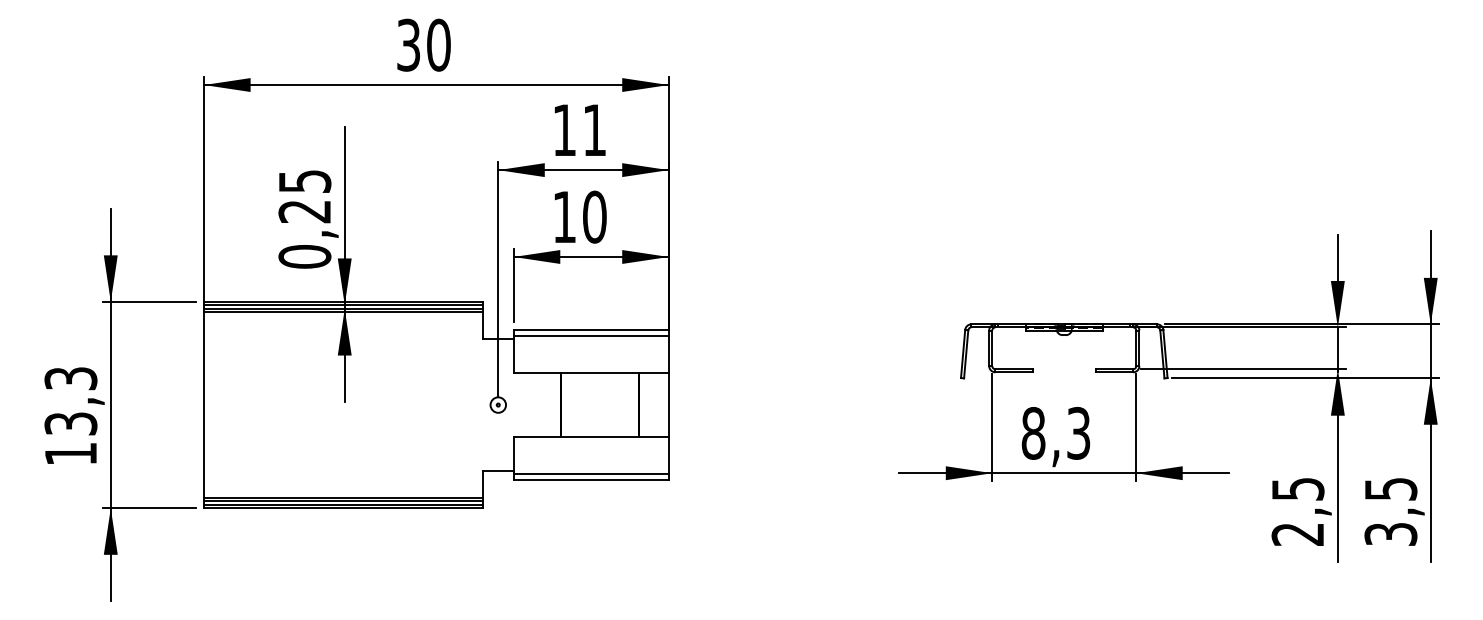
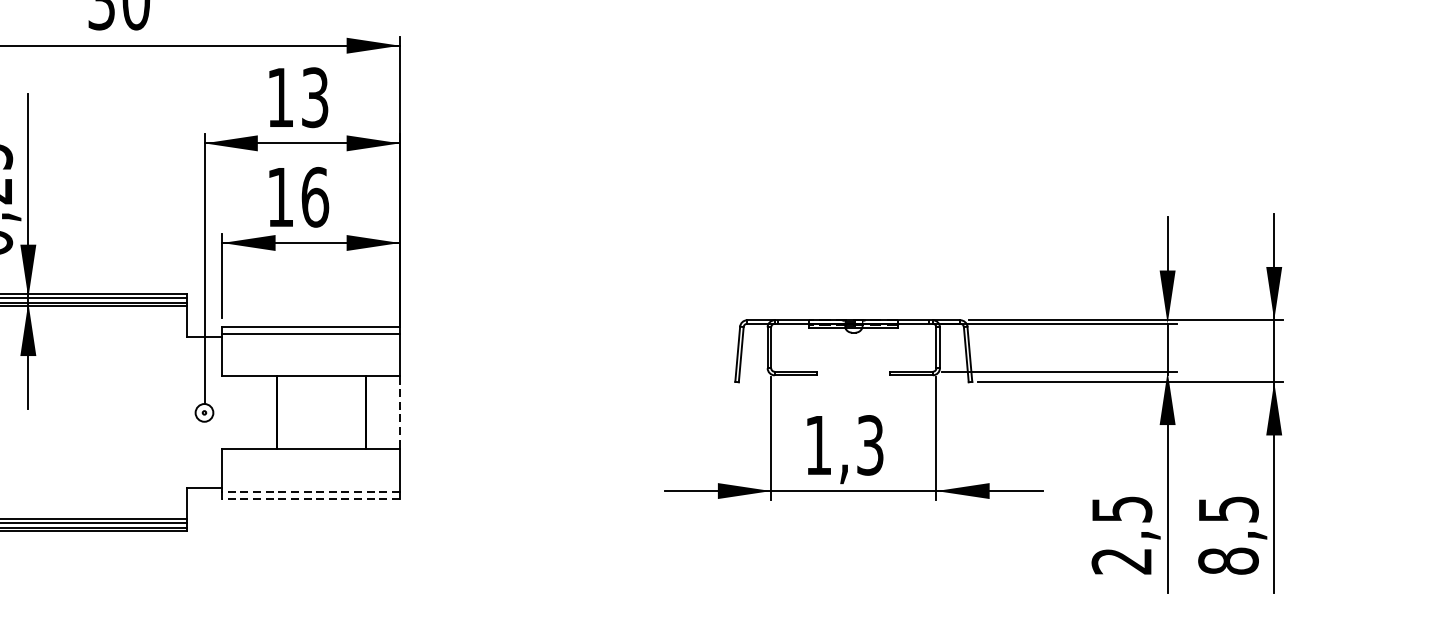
text: (594, 129) -> (314, 96), 11 -> 13
text: (594, 216) -> (314, 196), 10 -> 16
line: (668, 405) -> (399, 413), solid -> dashed
text: (1033, 432) -> (818, 444), 8,3 -> 1,3
line: (590, 473) -> (310, 491), solid -> dashed
line: (590, 480) -> (310, 499), solid -> dashed
text: (1390, 534) -> (1228, 561), 3,5 -> 8,5

